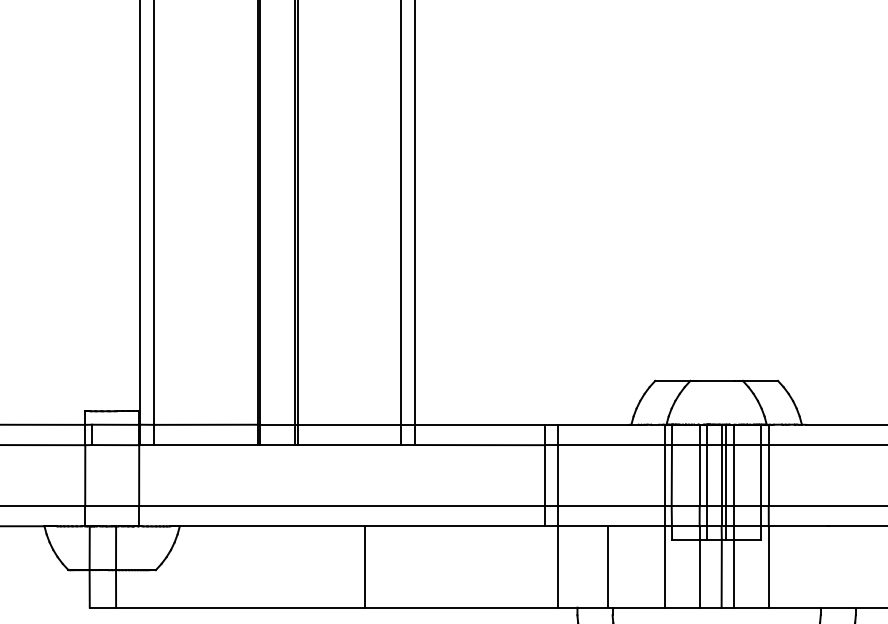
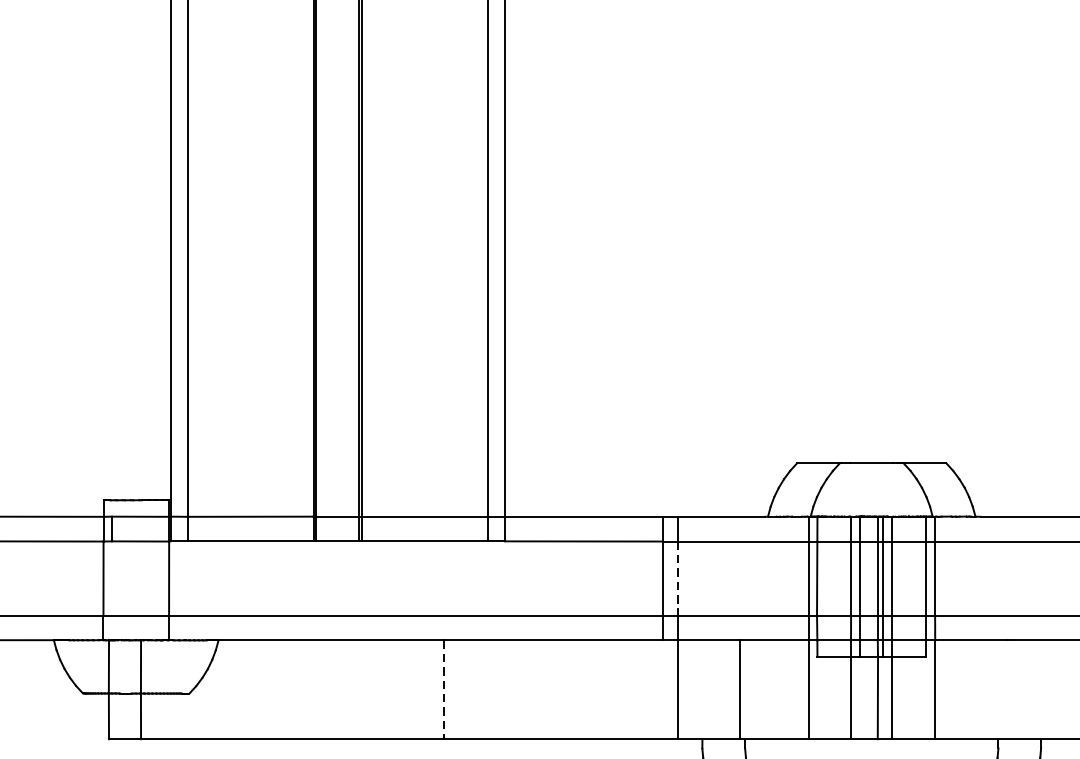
line: (557, 476) -> (678, 579), solid -> dashed
line: (365, 567) -> (444, 690), solid -> dashed

